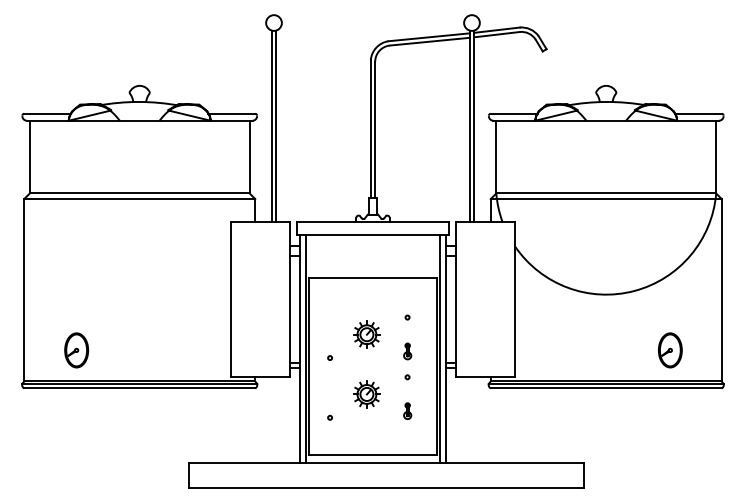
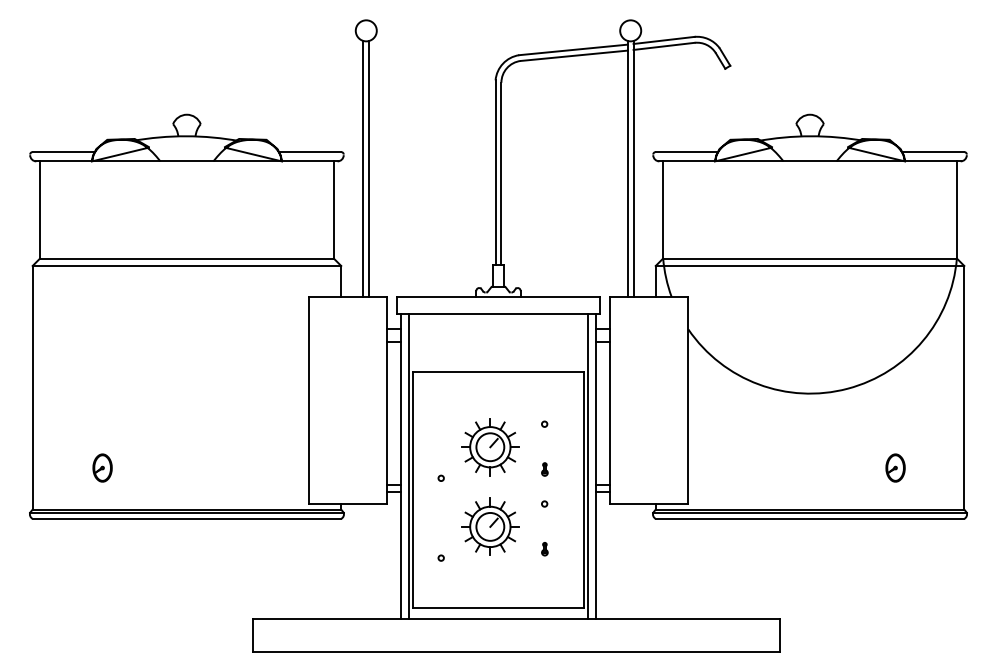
part: (367, 334) -> (490, 446), size x1.6
part: (76, 349) -> (102, 467), size x0.6
part: (670, 349) -> (895, 467), size x0.6
part: (407, 351) -> (544, 469), size x0.6
part: (367, 394) -> (490, 526), size x1.6
part: (407, 410) -> (544, 548), size x0.6

